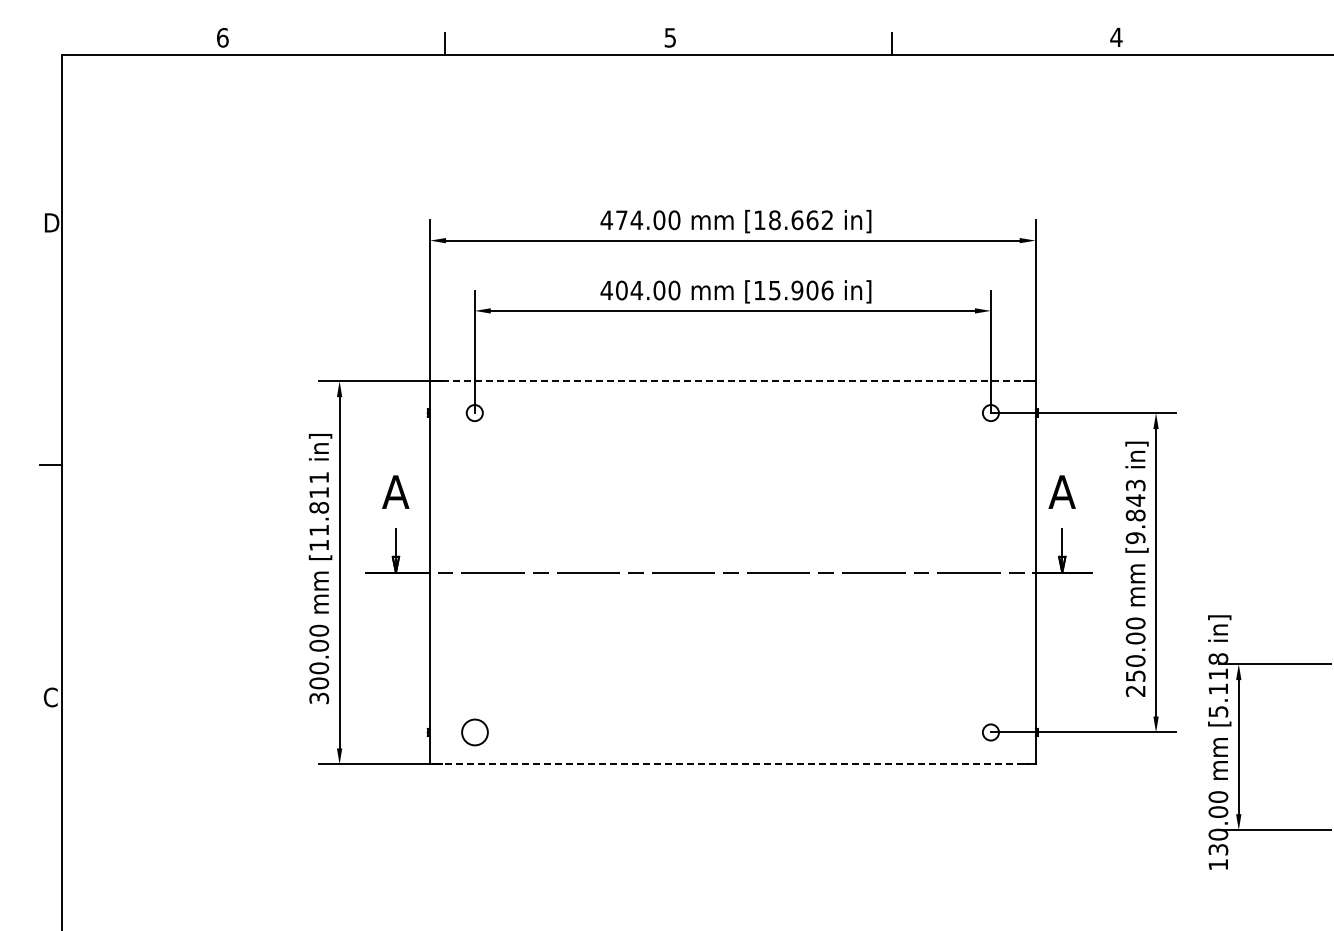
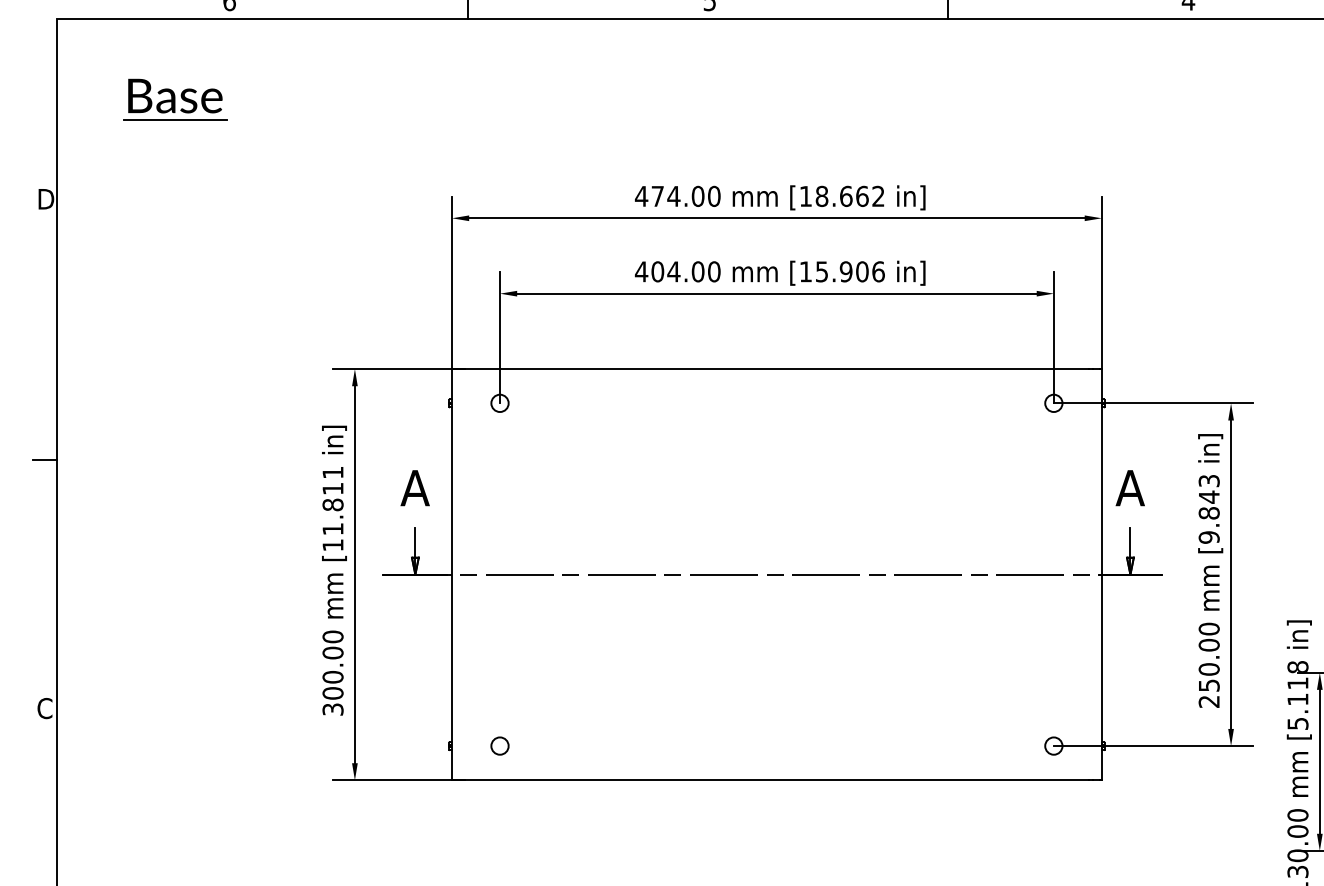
part: (171, 129) -> (174, 99), added
line: (733, 381) -> (777, 369), dashed -> solid
circle: (474, 732) -> (499, 746), size x0.62
line: (732, 764) -> (776, 780), dashed -> solid

